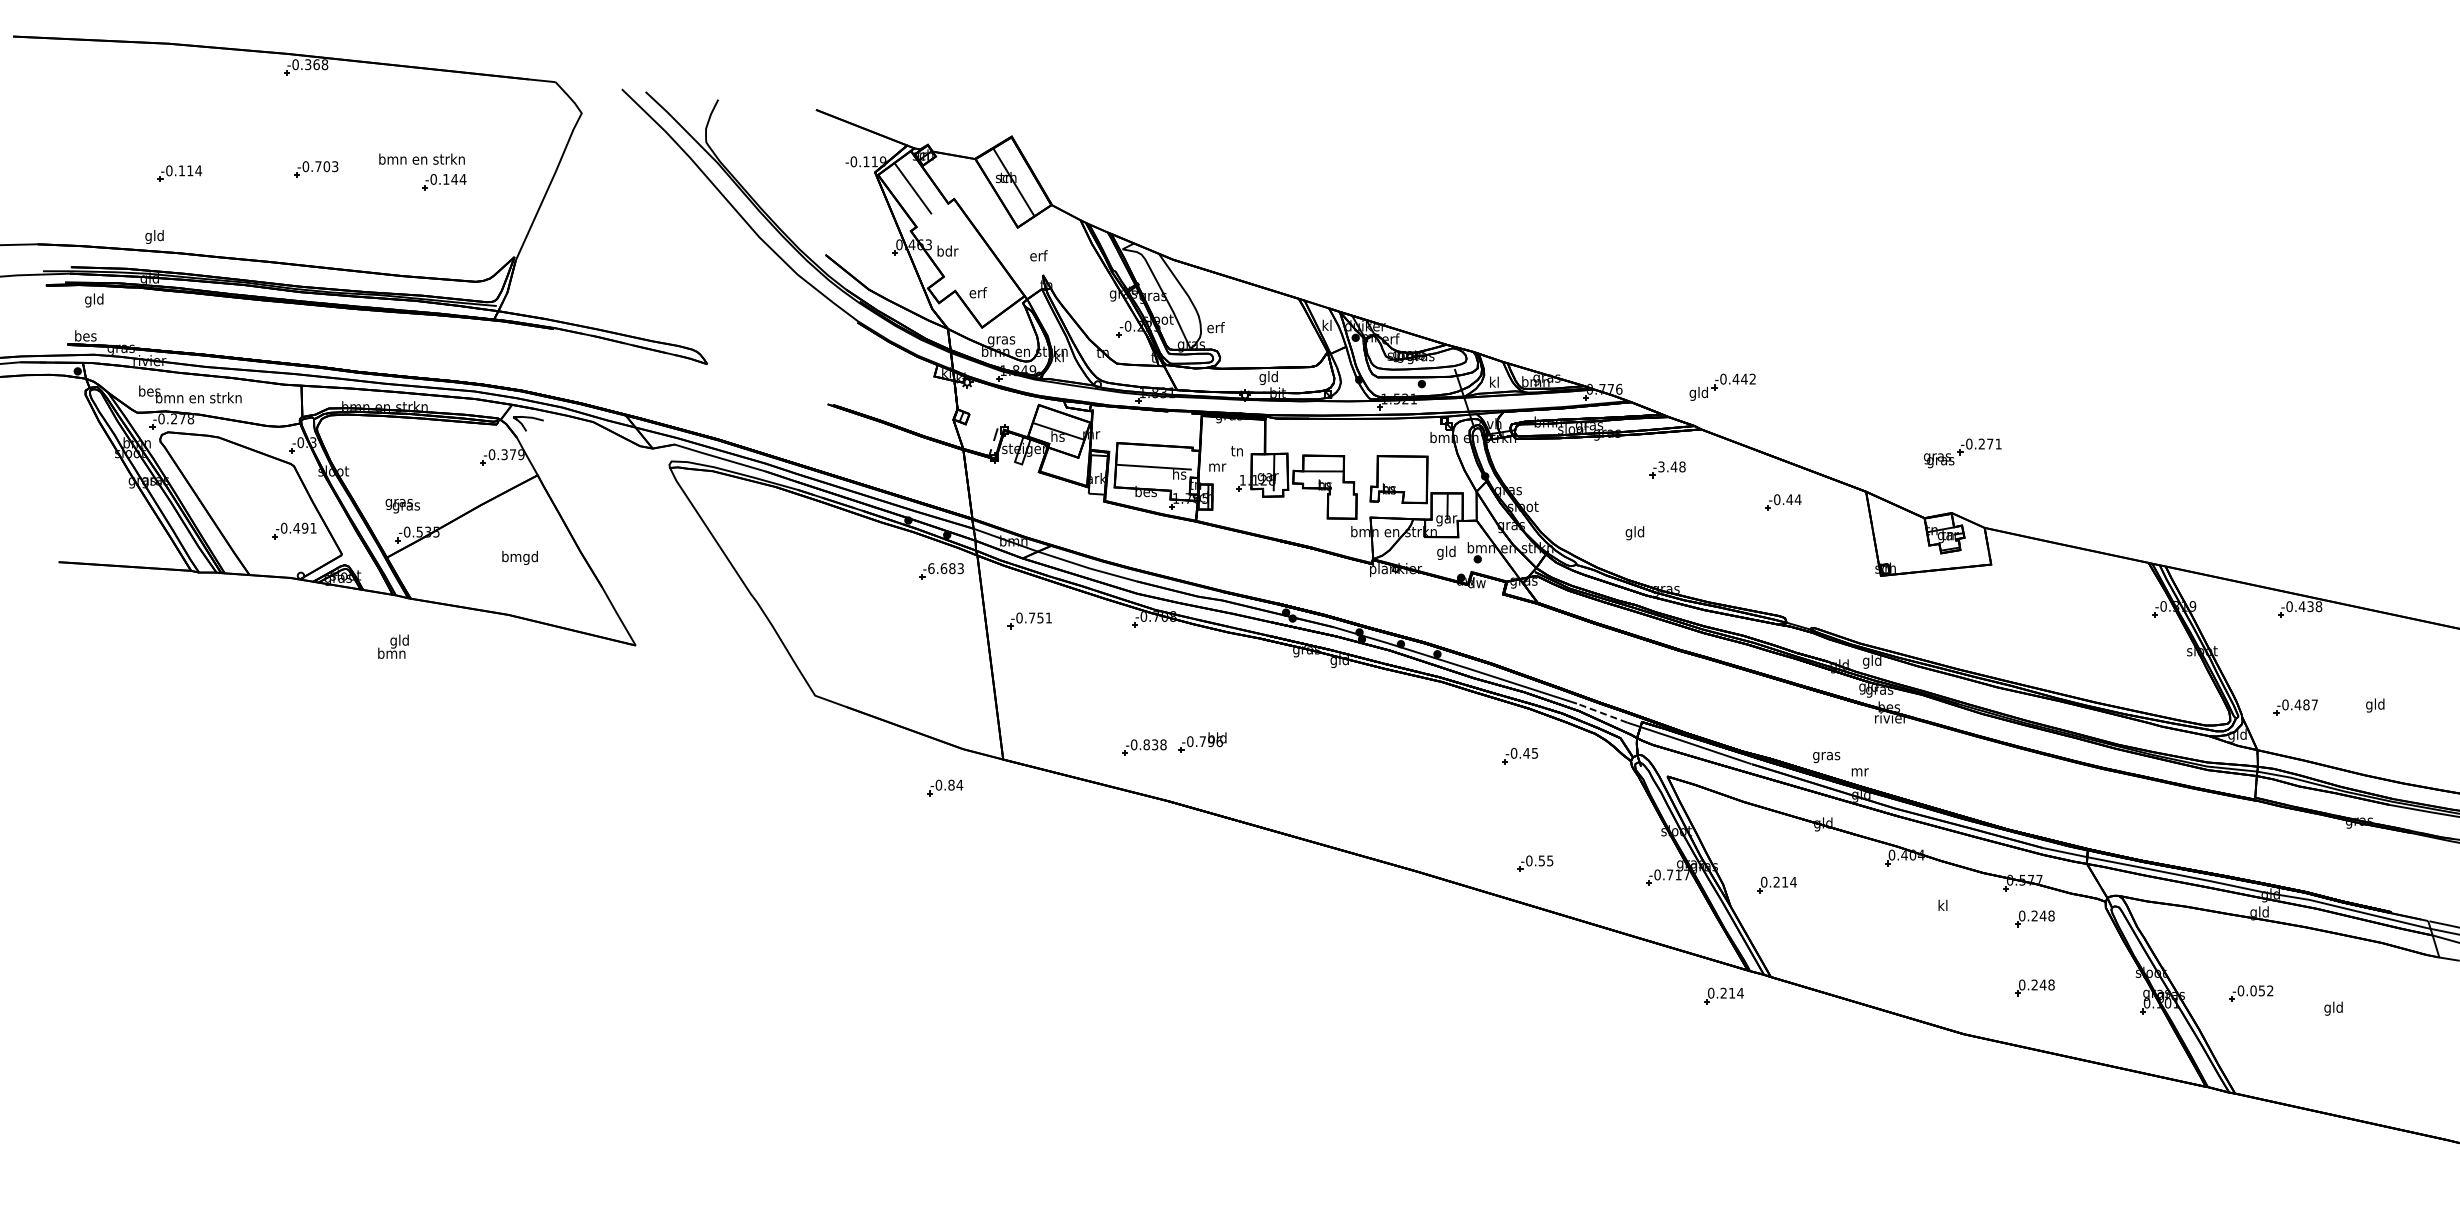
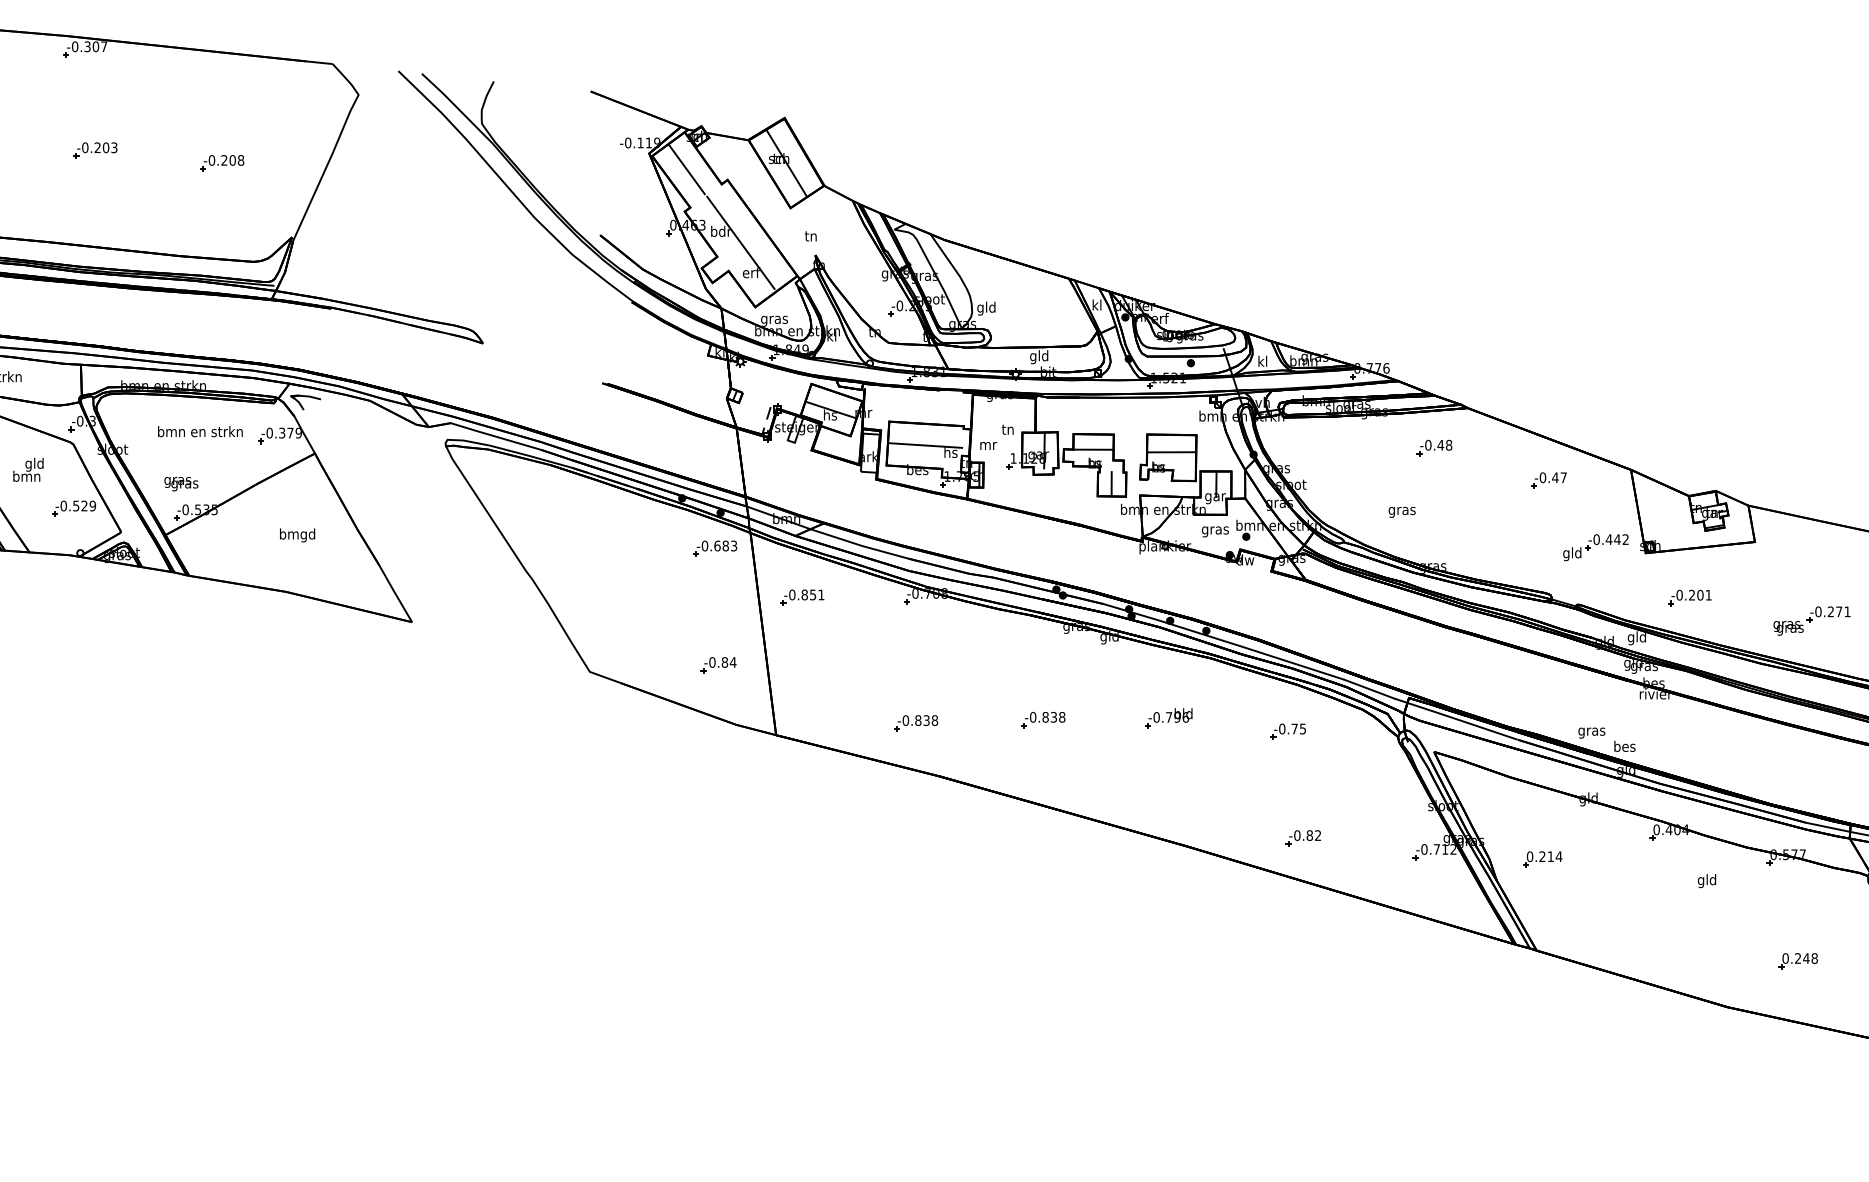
text: (320, 64) -> (99, 46), -0.368 -> -0.307
text: (421, 158) -> (199, 430), moved
text: (318, 166) -> (97, 147), -0.703 -> -0.203
text: (454, 179) -> (232, 160), -0.144 -> -0.208
text: (1038, 255) -> (811, 235), erf -> tn
line: (967, 262) -> (740, 242), added
text: (1215, 329) -> (986, 309), erf -> gld
part: (1722, 386) -> (1595, 546), moved
part: (1962, 453) -> (1811, 621), moved
text: (1661, 466) -> (1428, 444), -3.48 -> -0.48
line: (1401, 473) -> (1170, 451), added
text: (1797, 499) -> (1563, 477), -0.44 -> -0.47
line: (1341, 505) -> (1111, 483), added
text: (304, 527) -> (83, 505), -0.491 -> -0.529
text: (1634, 533) -> (1401, 511), gld -> gras
text: (1446, 552) -> (1215, 530), gld -> gras
text: (931, 568) -> (705, 545), -6.683 -> -0.683
text: (1031, 617) -> (804, 594), -0.751 -> -0.851
part: (1925, 620) -> (1689, 597), added
text: (393, 646) -> (28, 469), moved
line: (1602, 713) -> (1369, 689), dashed -> solid
part: (1202, 742) -> (1168, 718), moved
part: (1273, 744) -> (1043, 720), added
text: (1526, 753) -> (1294, 729), -0.45 -> -0.75
text: (1859, 770) -> (1624, 746), mr -> bes
part: (945, 787) -> (718, 664), moved
text: (1545, 860) -> (1313, 835), -0.55 -> -0.82
text: (1686, 874) -> (1453, 849), -0.717 -> -0.712
text: (1942, 906) -> (1706, 880), kl -> gld
part: (2034, 918) -> (1797, 892), removed
part: (1723, 995) -> (1489, 968), removed

